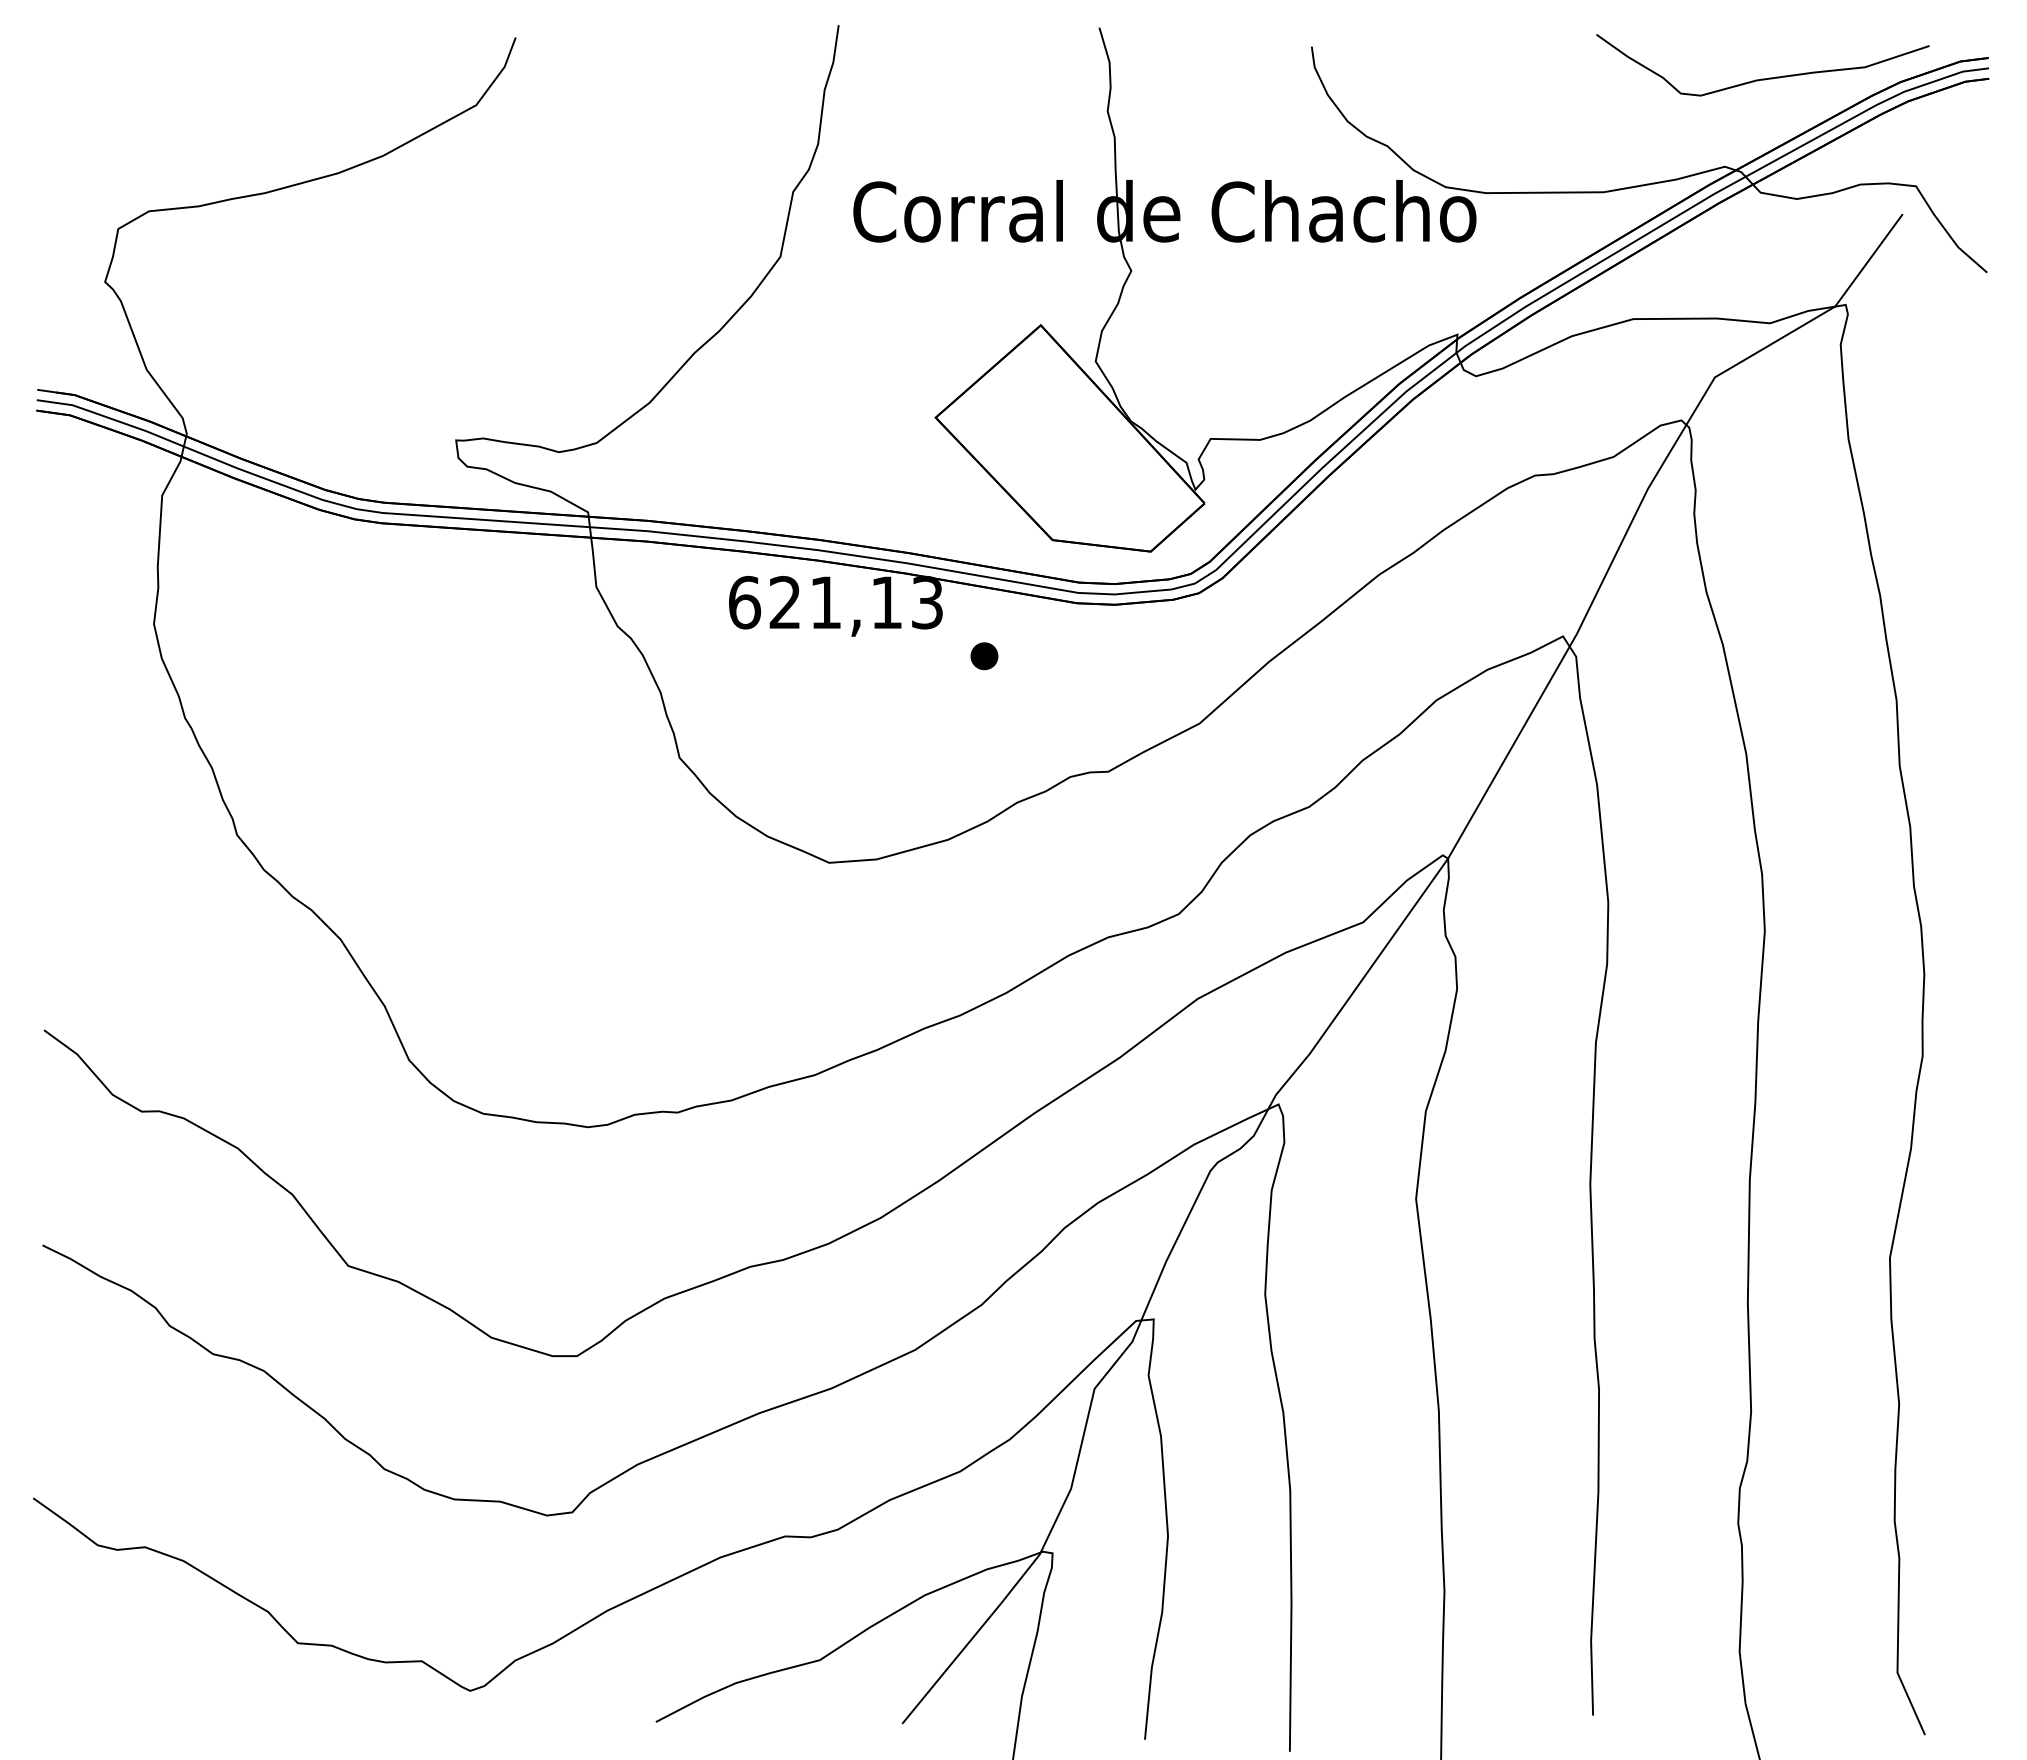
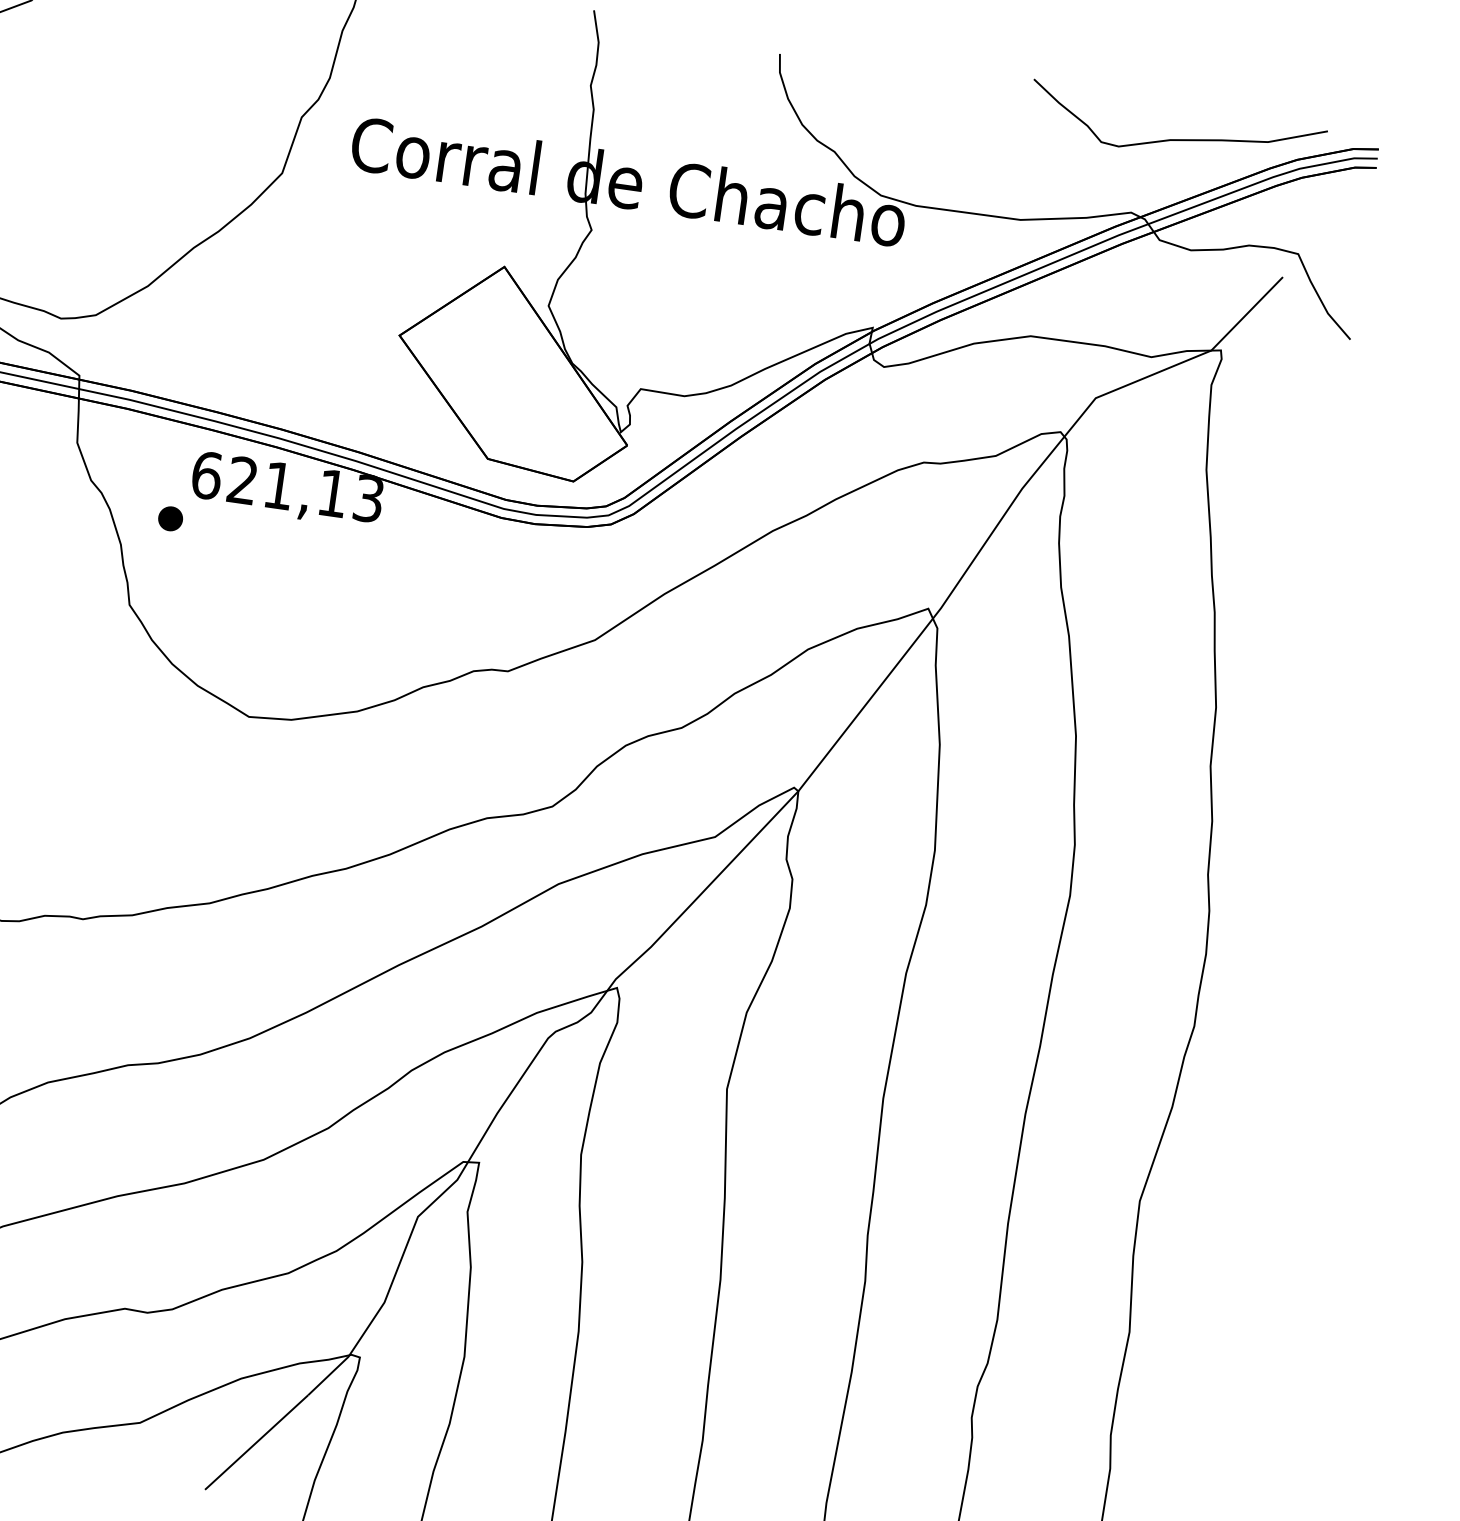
part: (984, 656) -> (170, 519), moved

